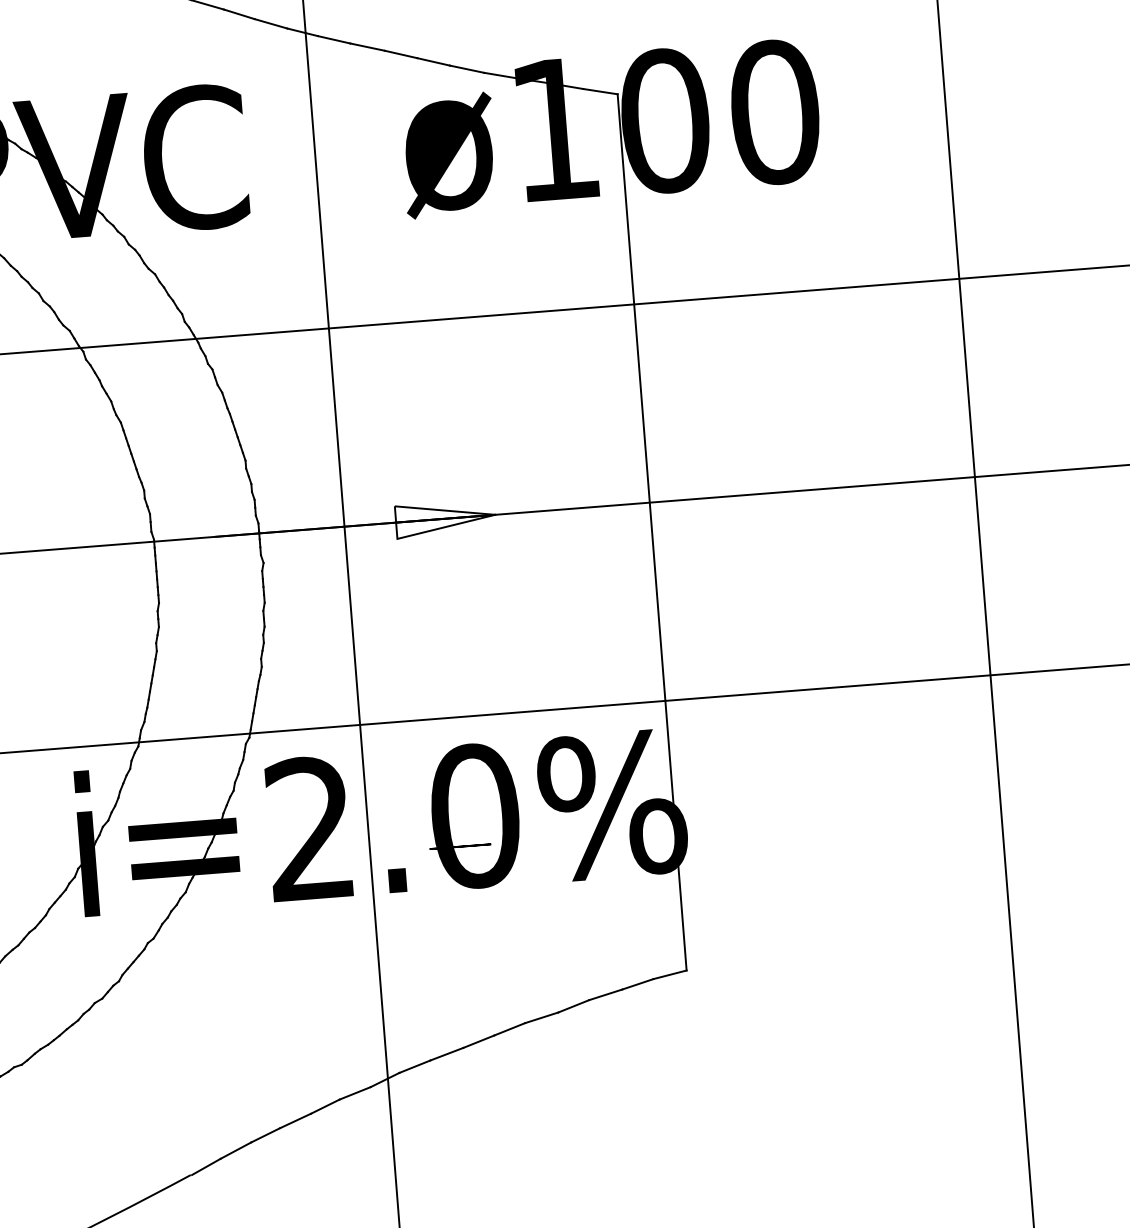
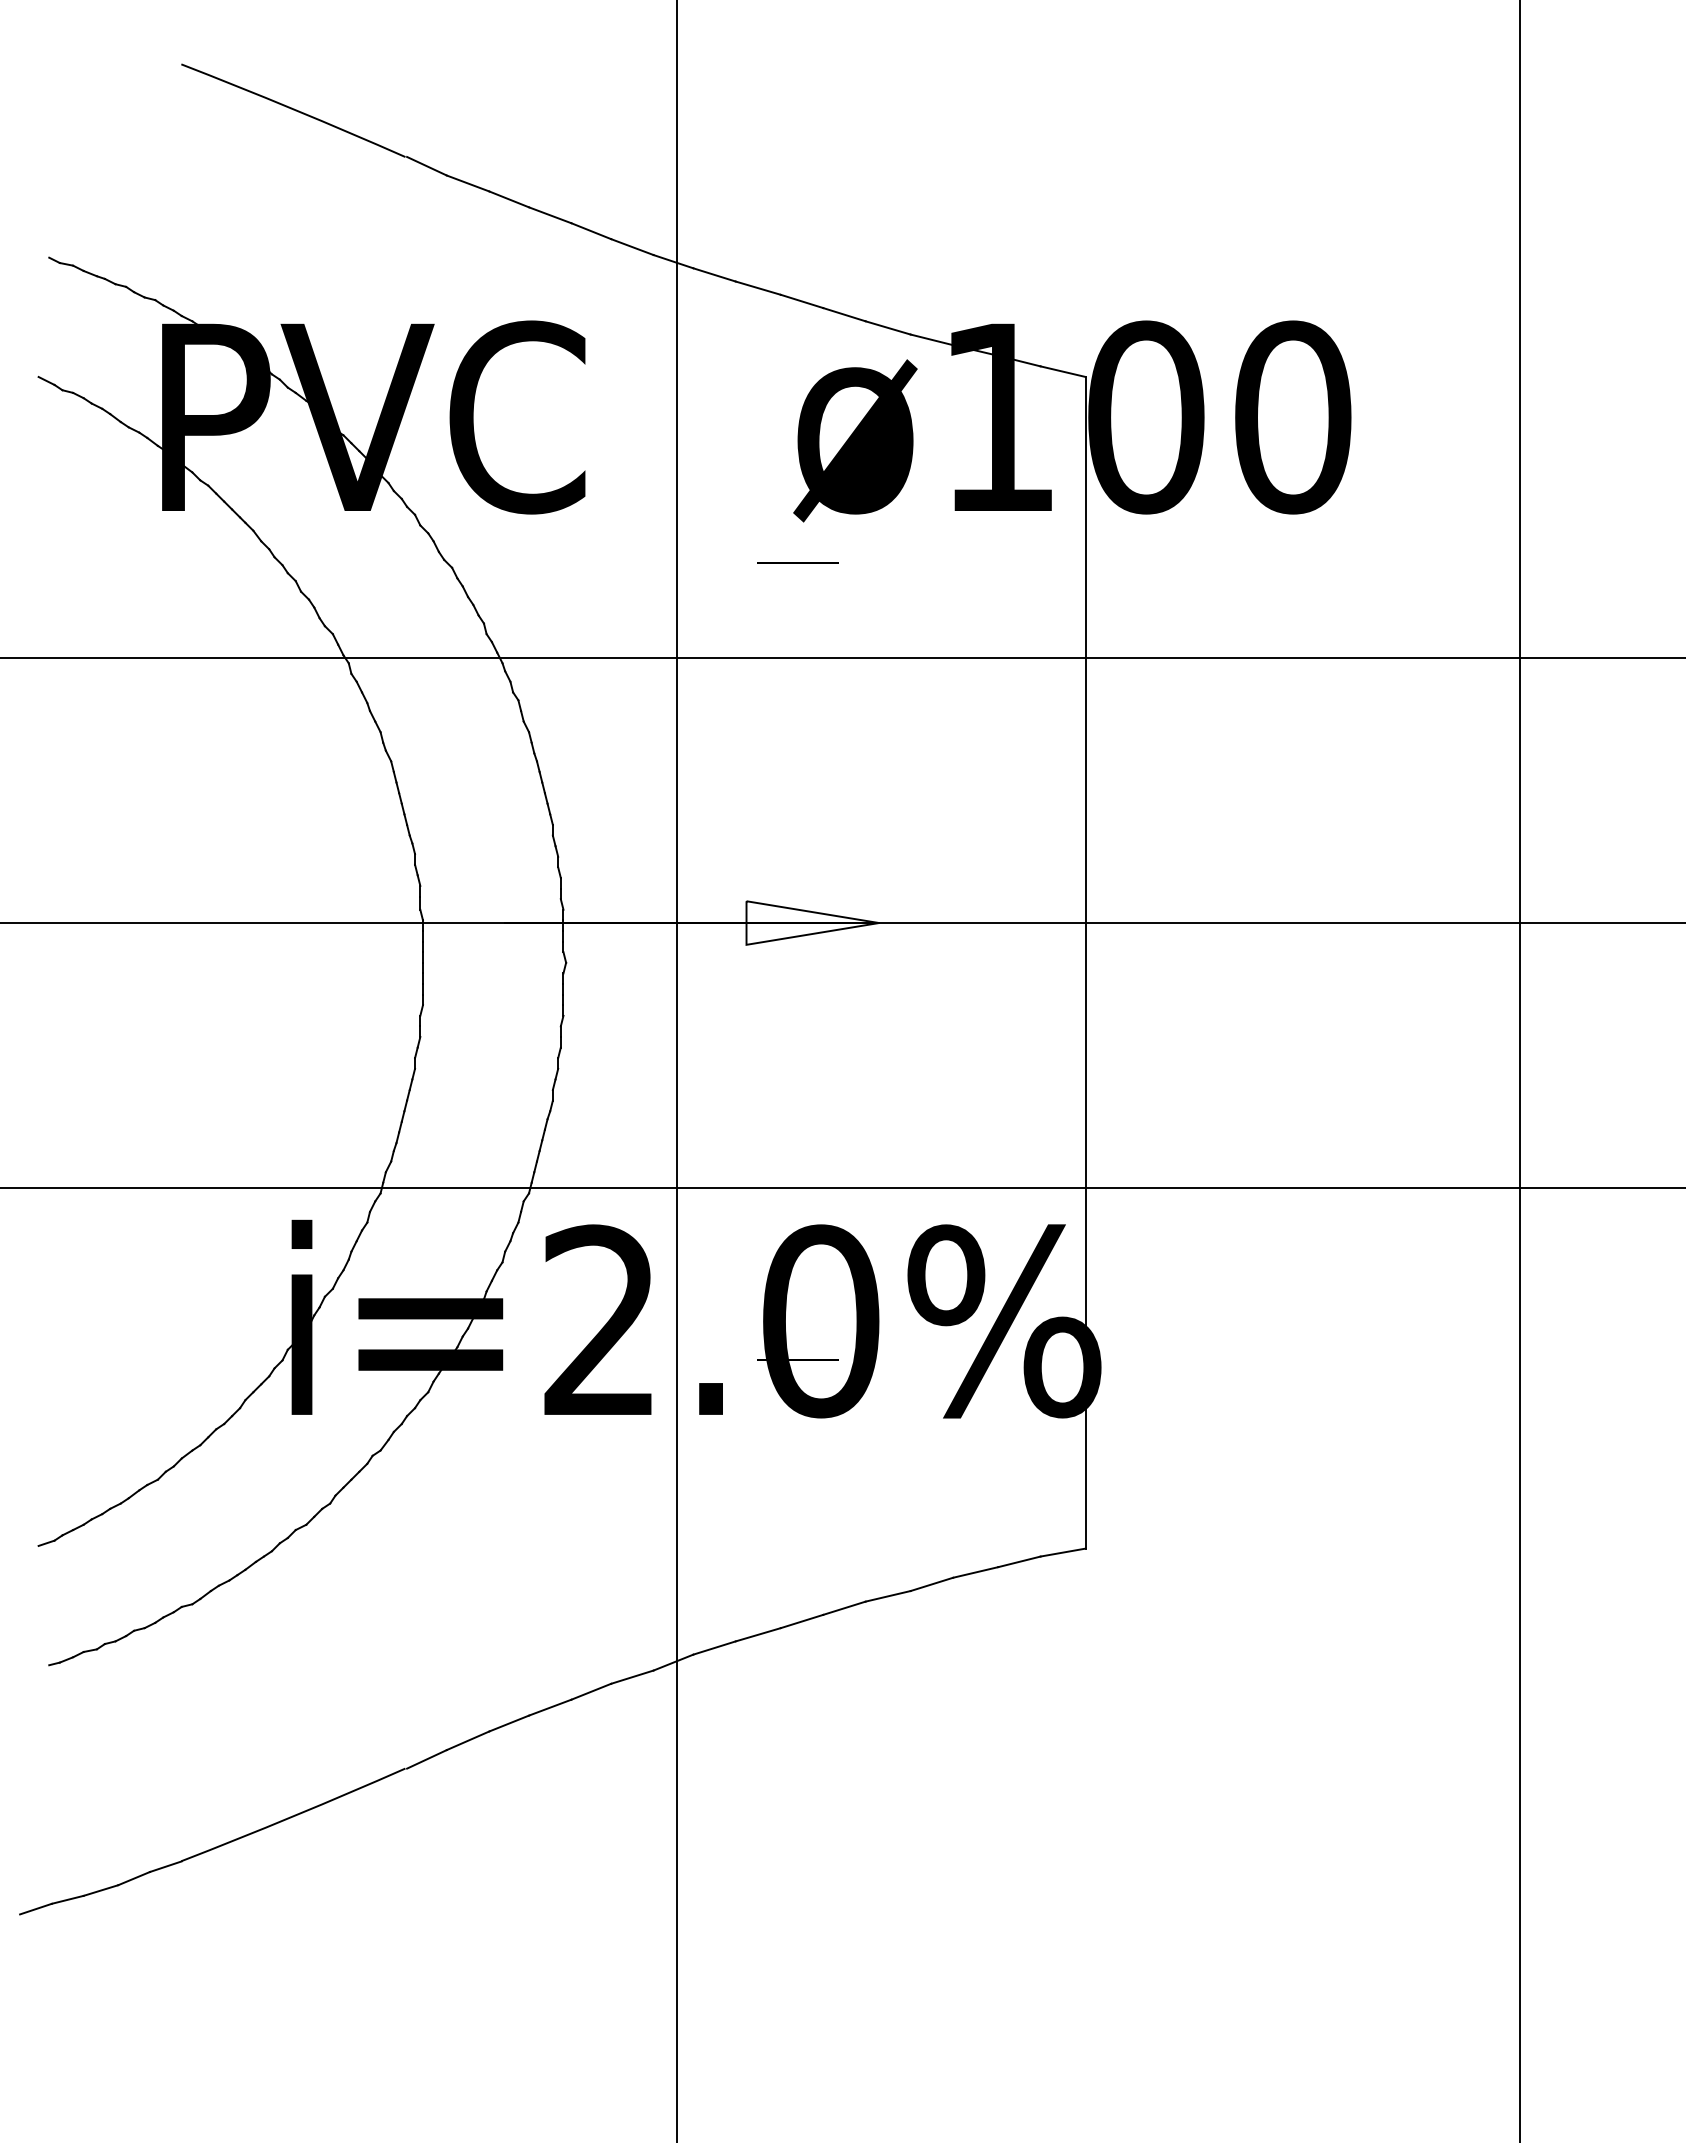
line: (413, 249) -> (797, 562), added

